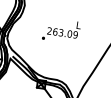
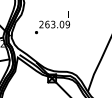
text: (60, 30) -> (52, 22), moved

